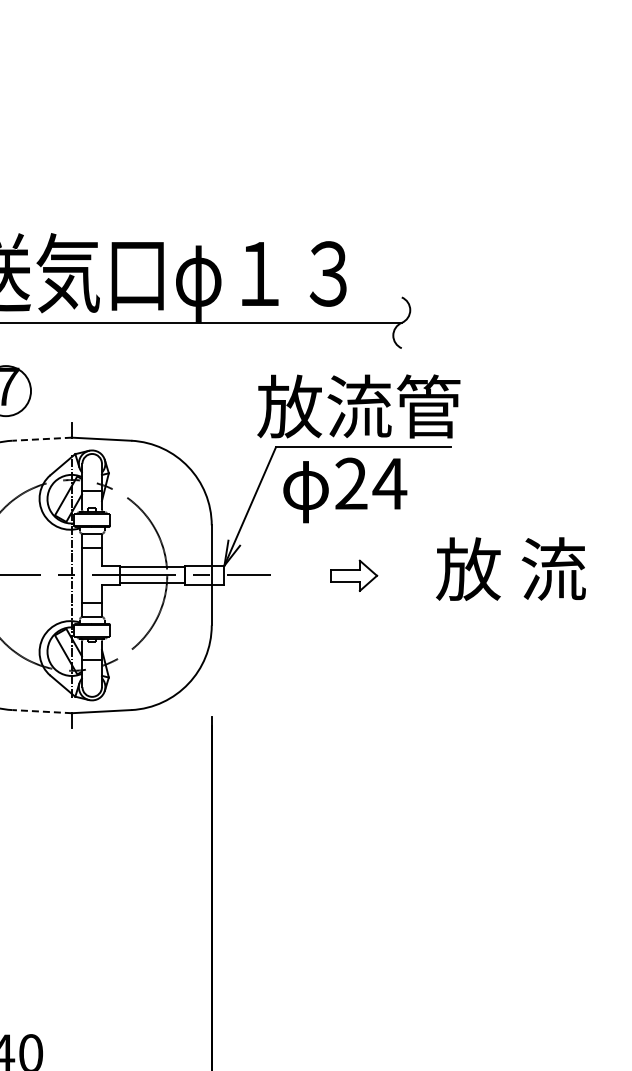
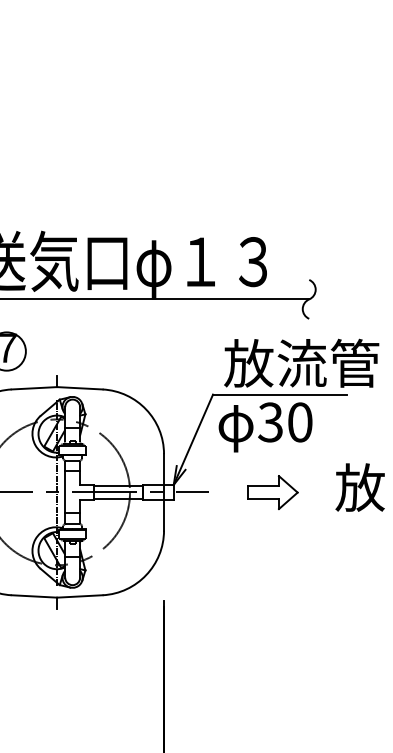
text: (358, 406) -> (301, 363), moved
line: (42, 439) -> (34, 388), dashed -> solid
text: (370, 483) -> (285, 422), 24 -> 30
part: (354, 575) -> (273, 492), size x1.43
line: (42, 711) -> (34, 596), dashed -> solid

